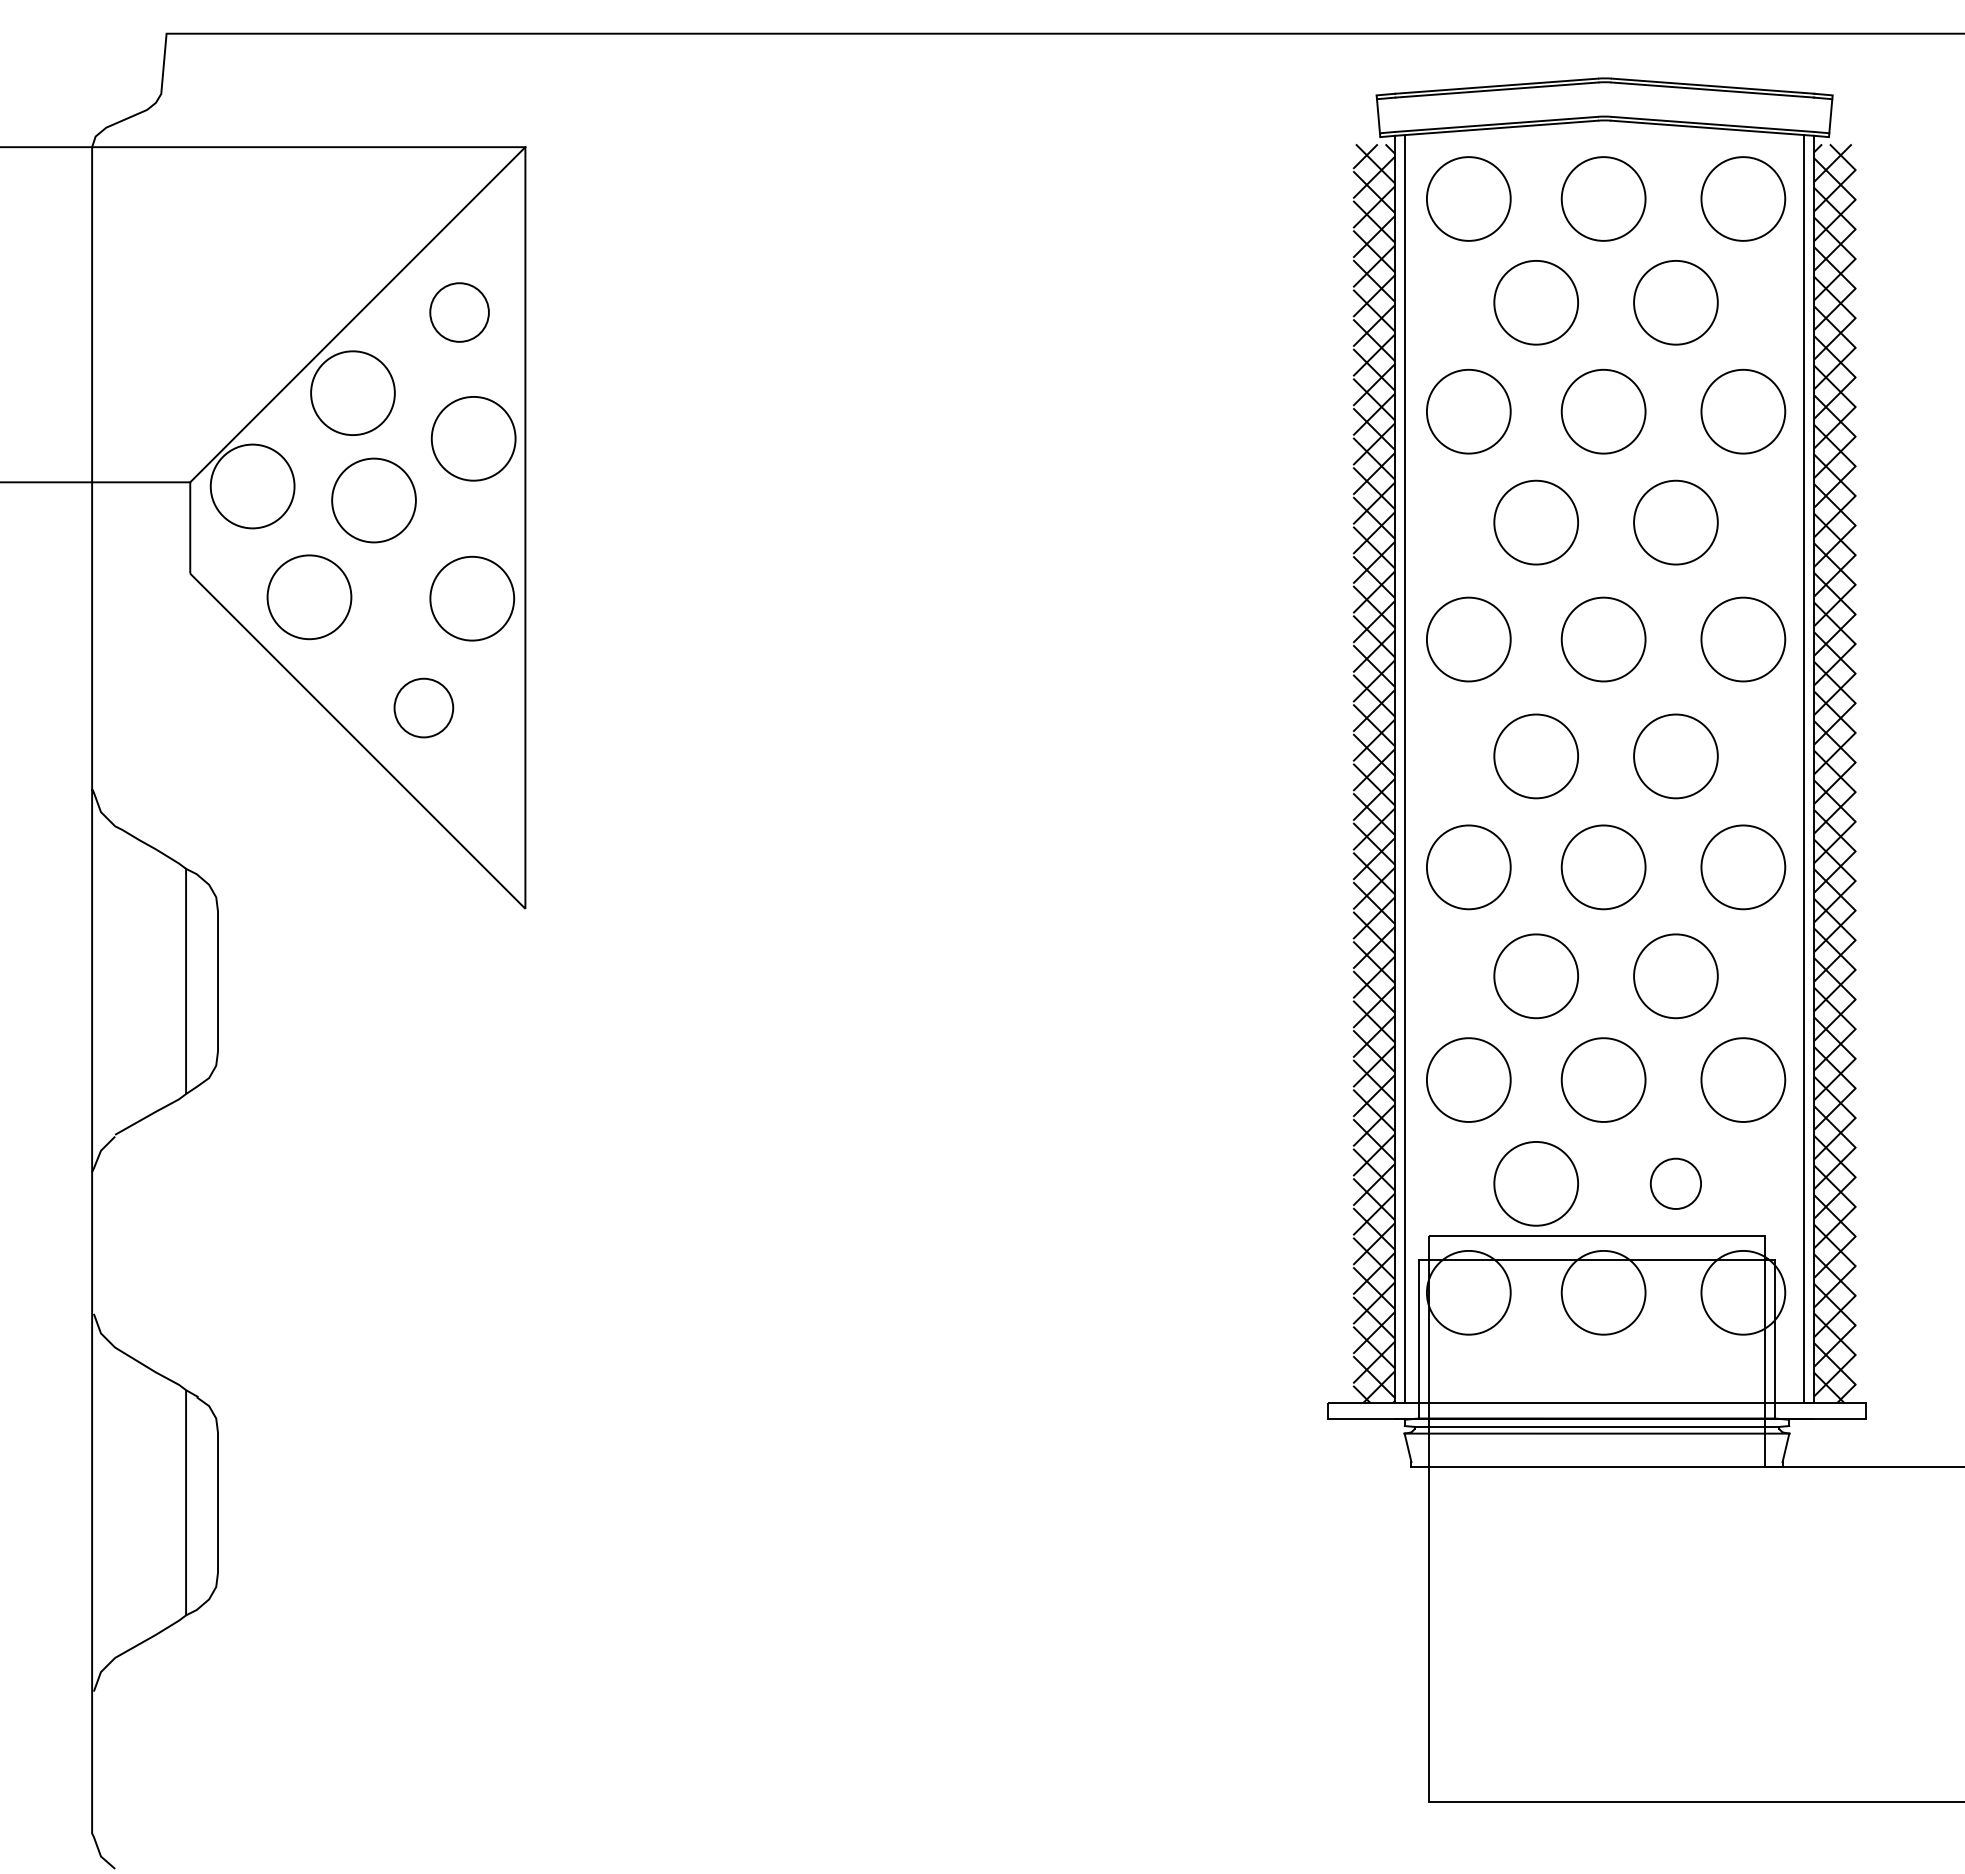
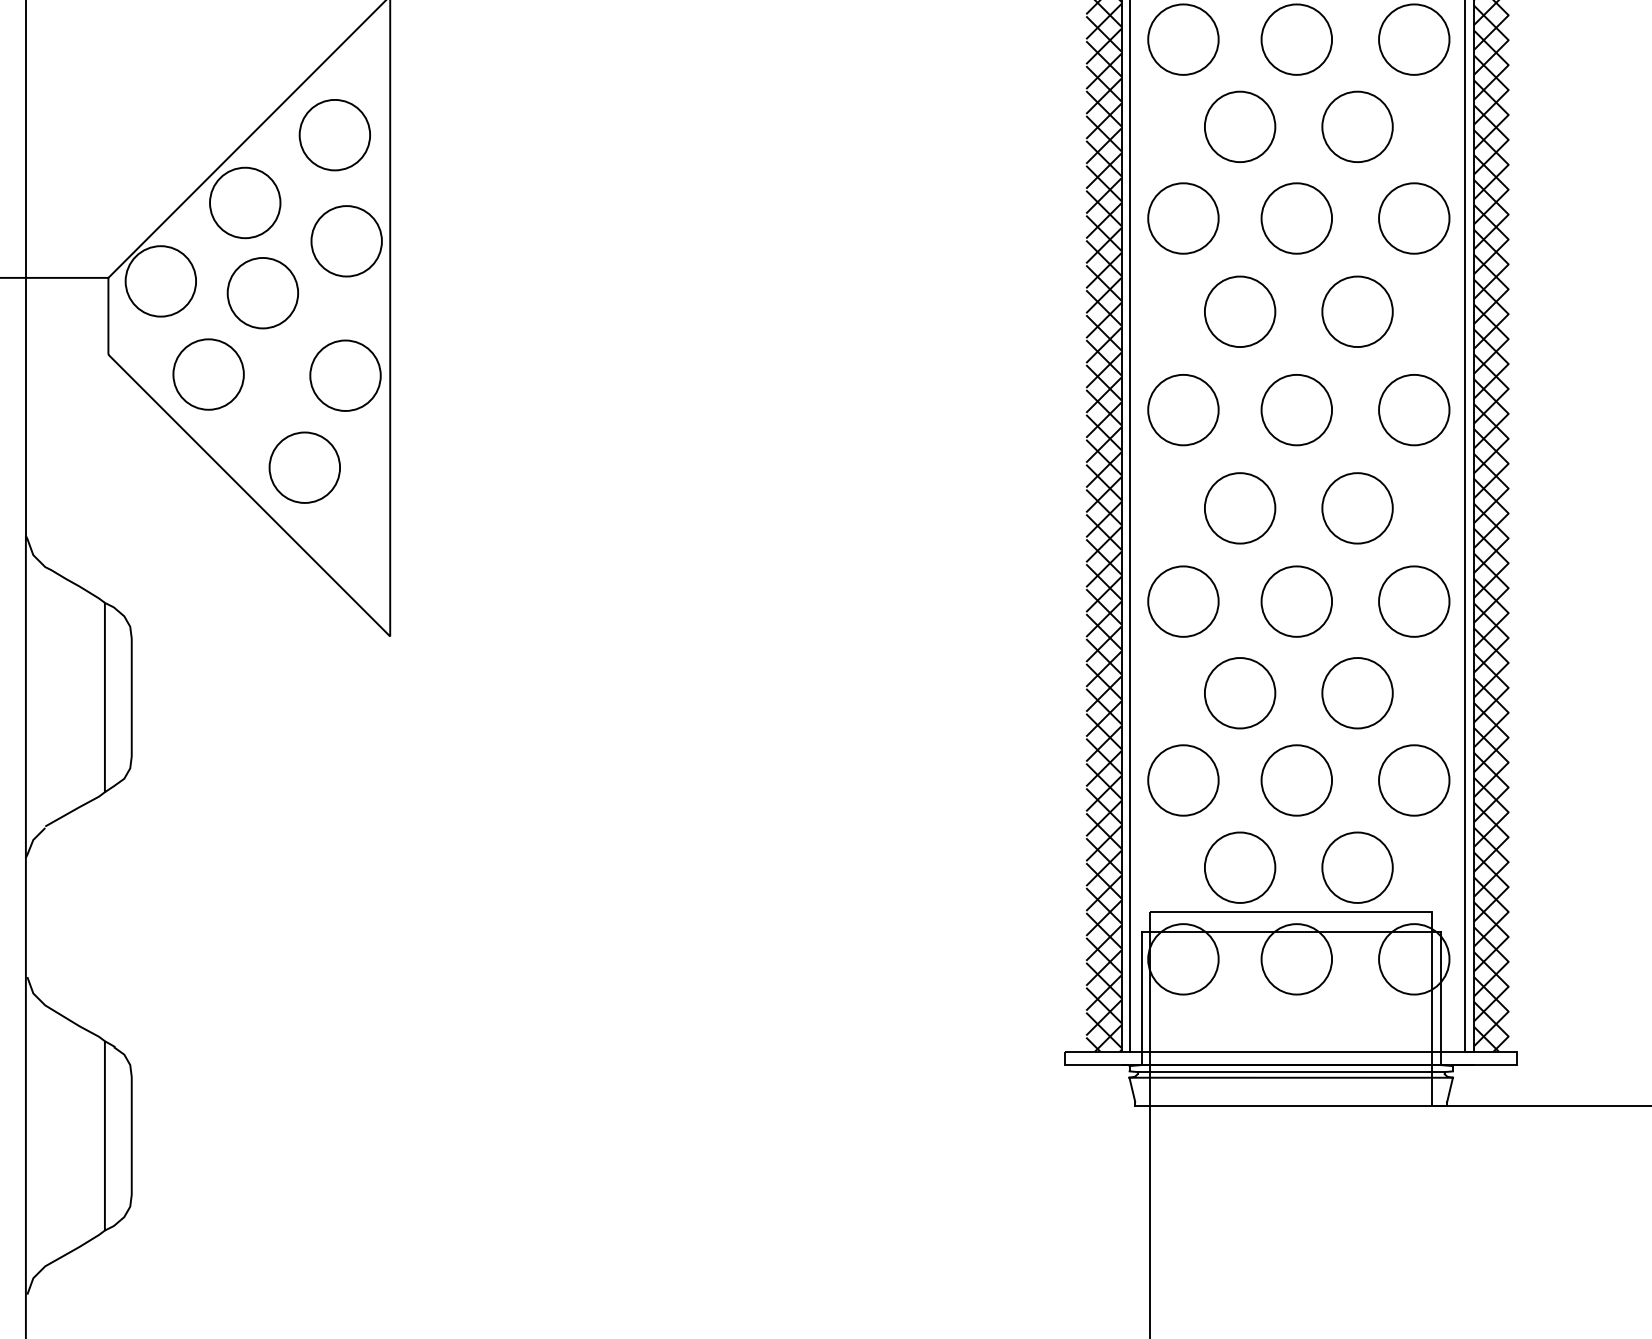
circle: (459, 312) -> (334, 135), size x1.43
circle: (423, 707) -> (304, 467), size x1.43
circle: (1675, 1183) -> (1357, 867), size x1.67

